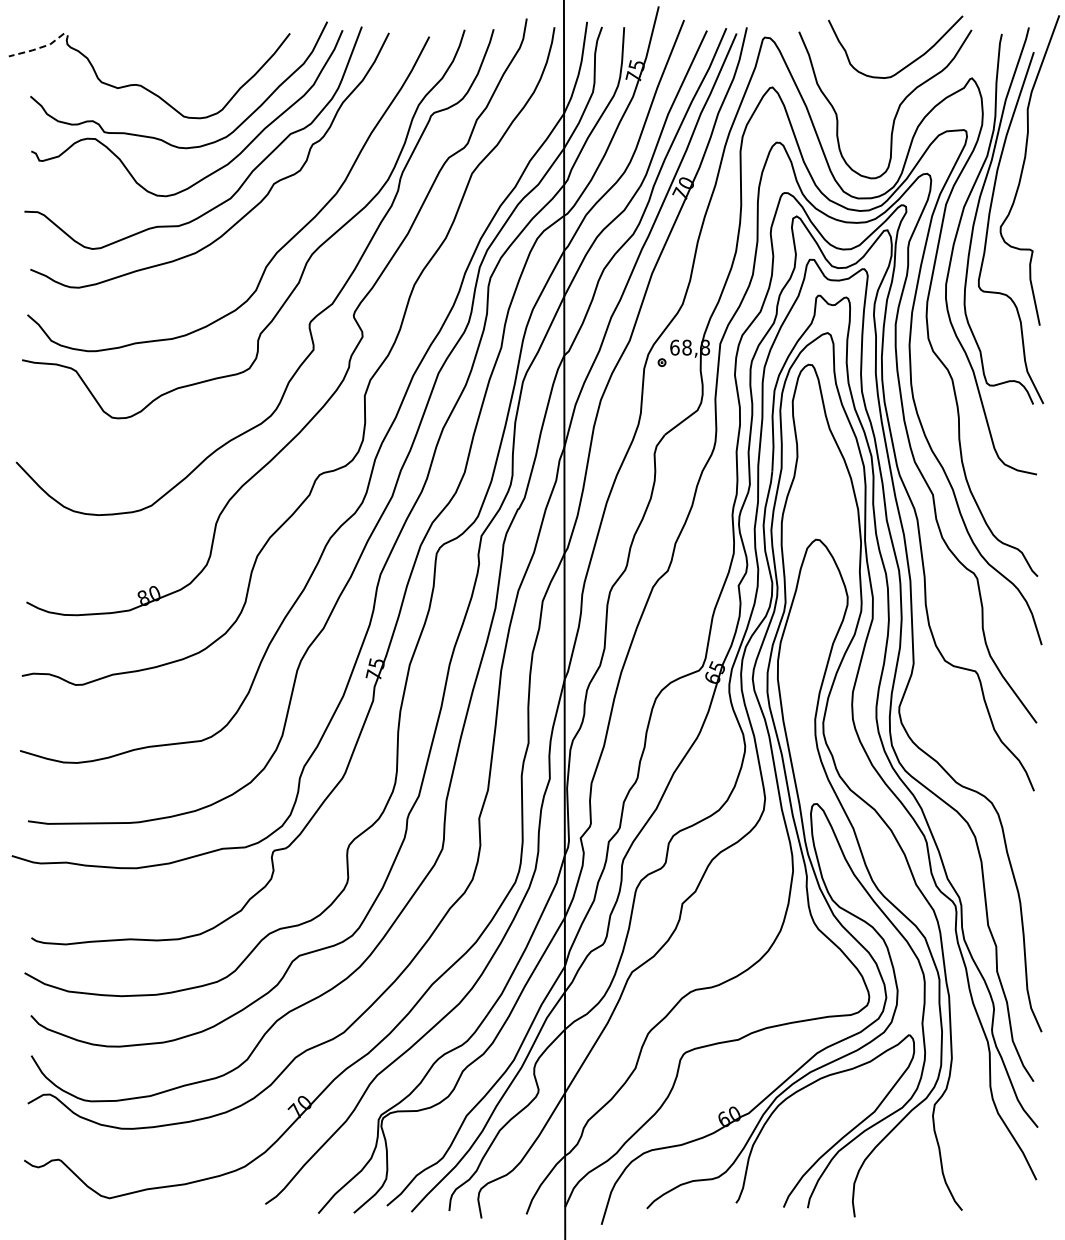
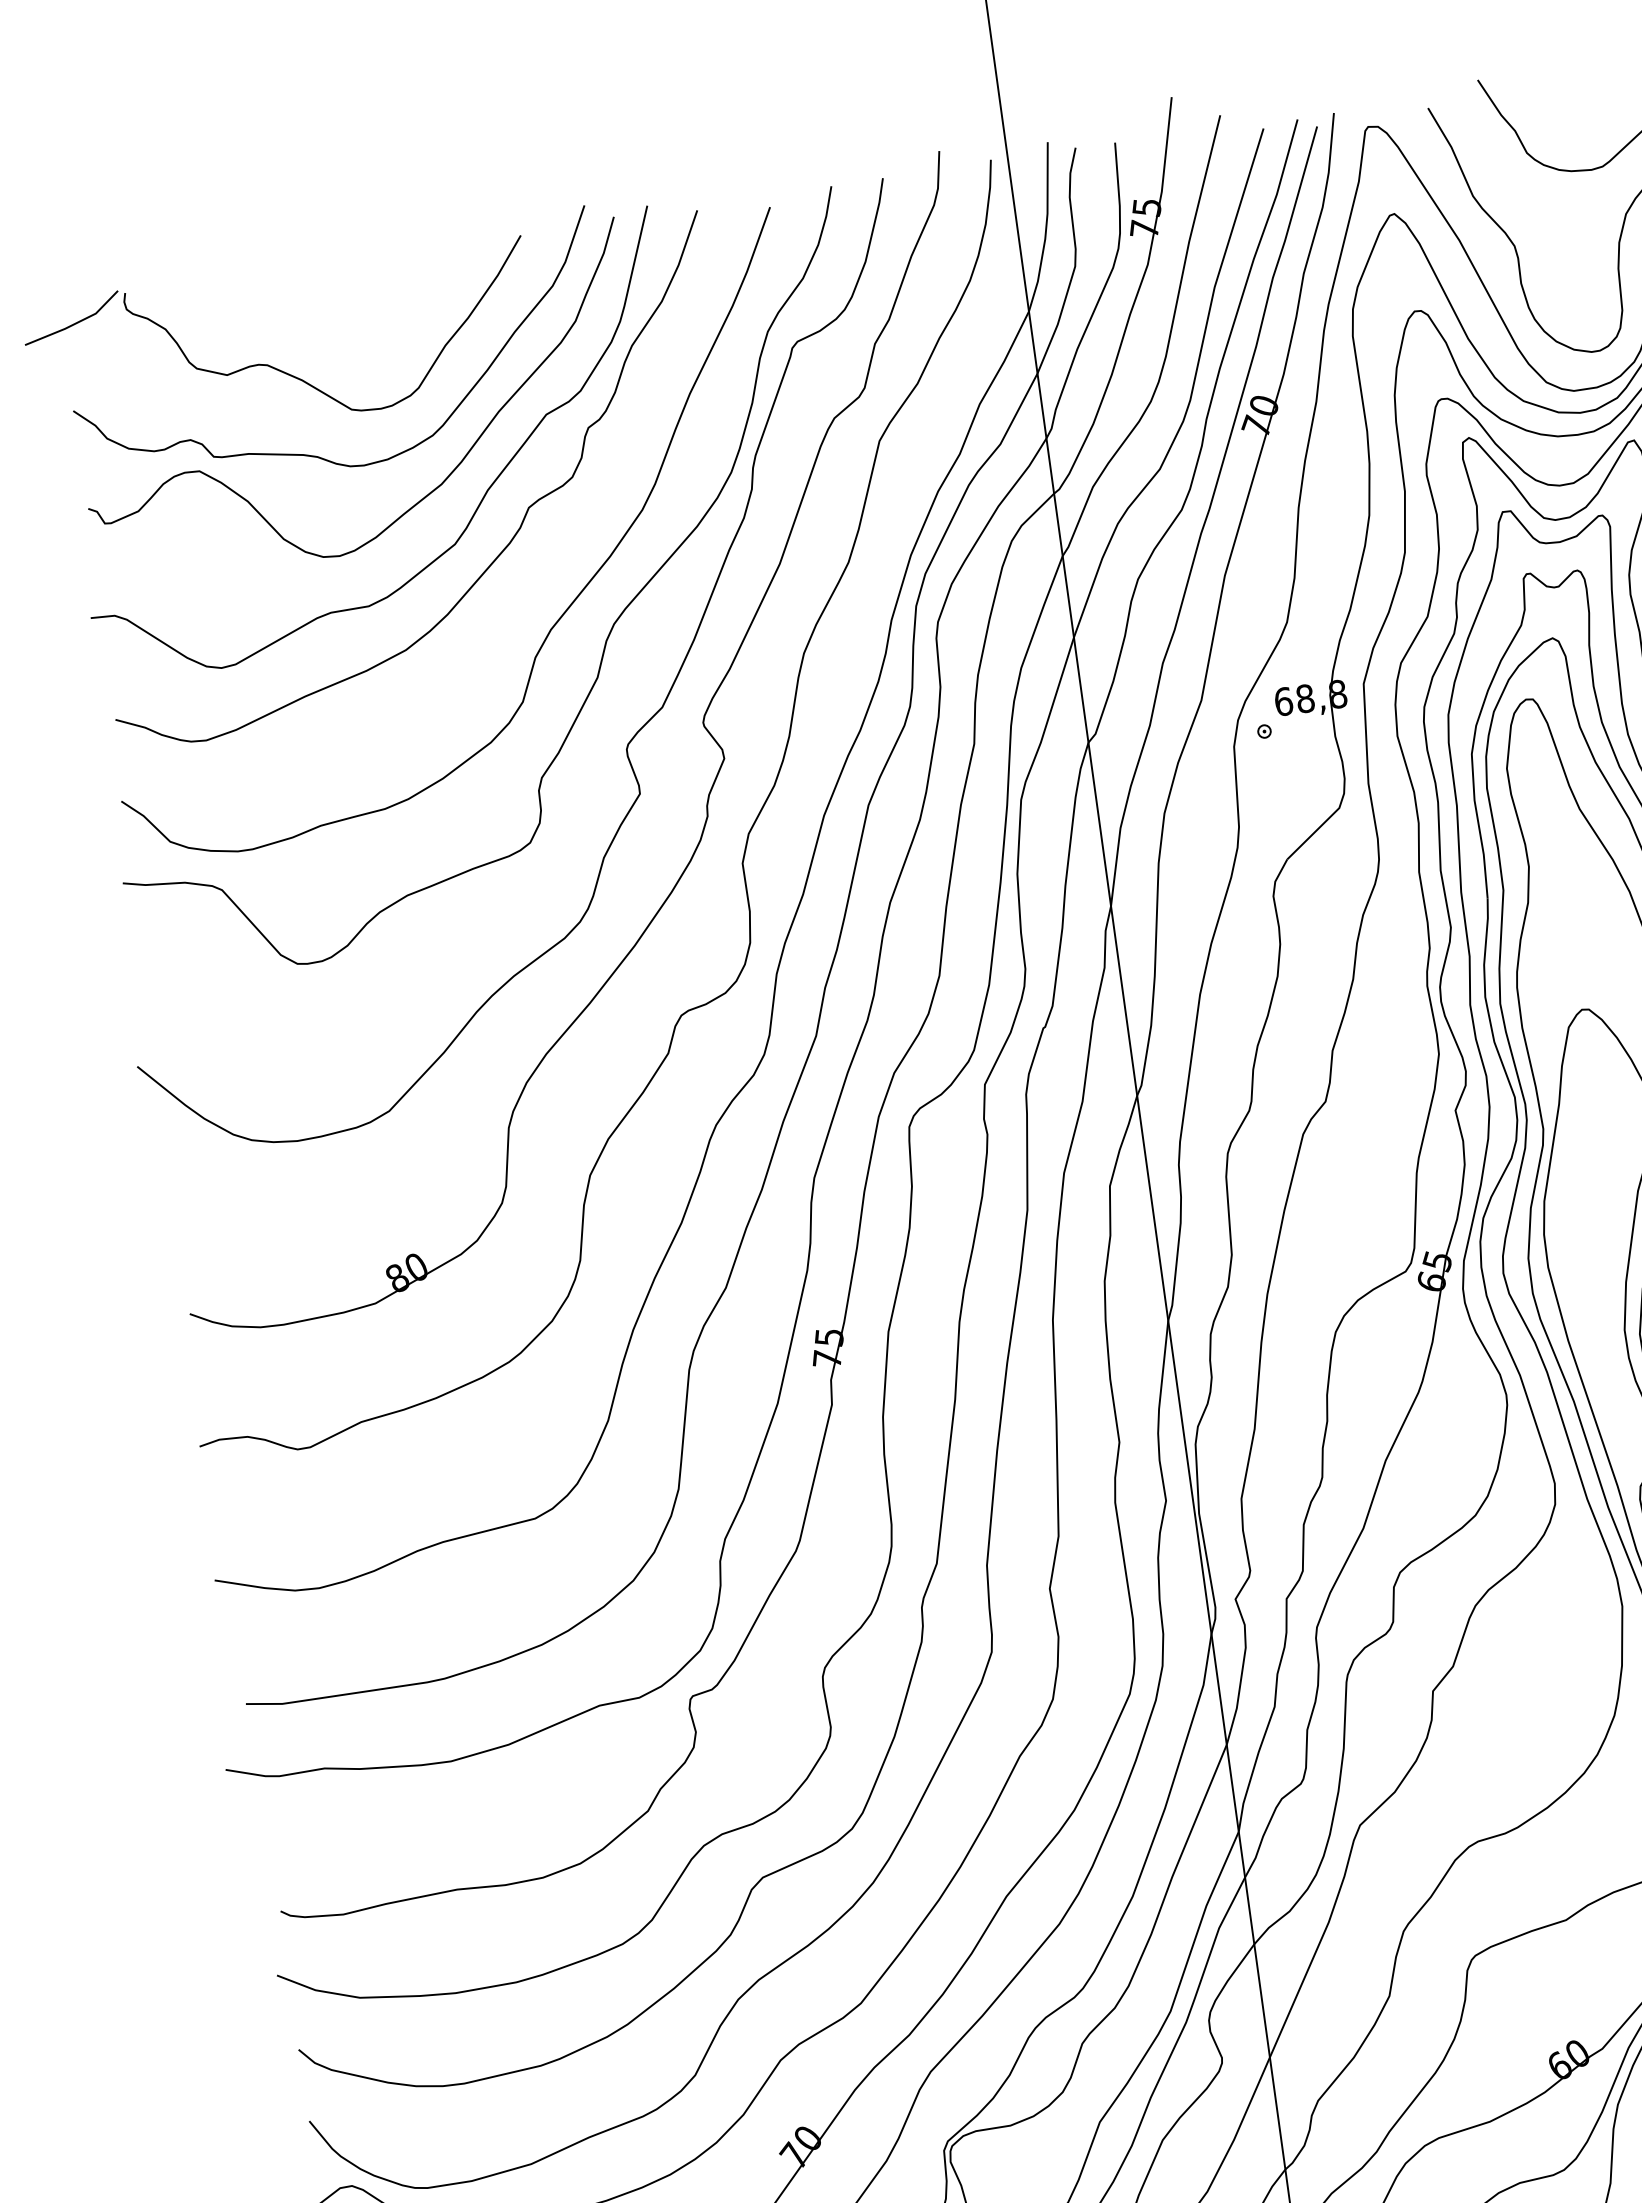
line: (37, 48) -> (74, 323), dashed -> solid

